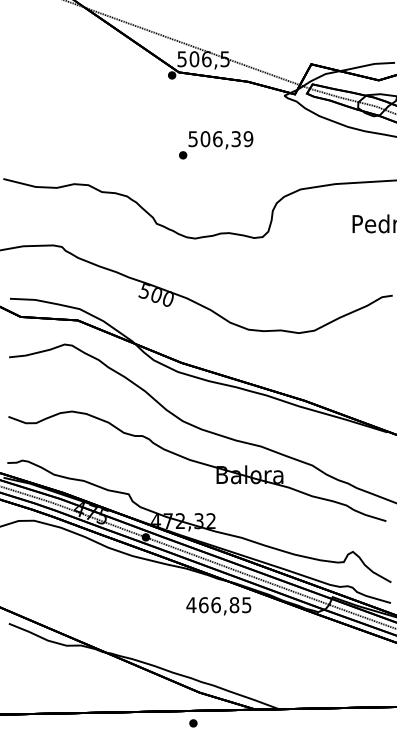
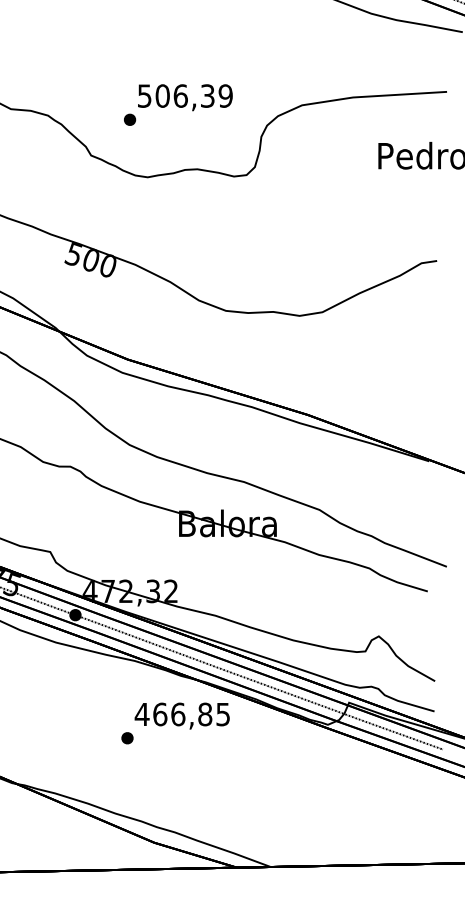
text: (216, 145) -> (178, 105), moved
part: (193, 723) -> (127, 738), moved

